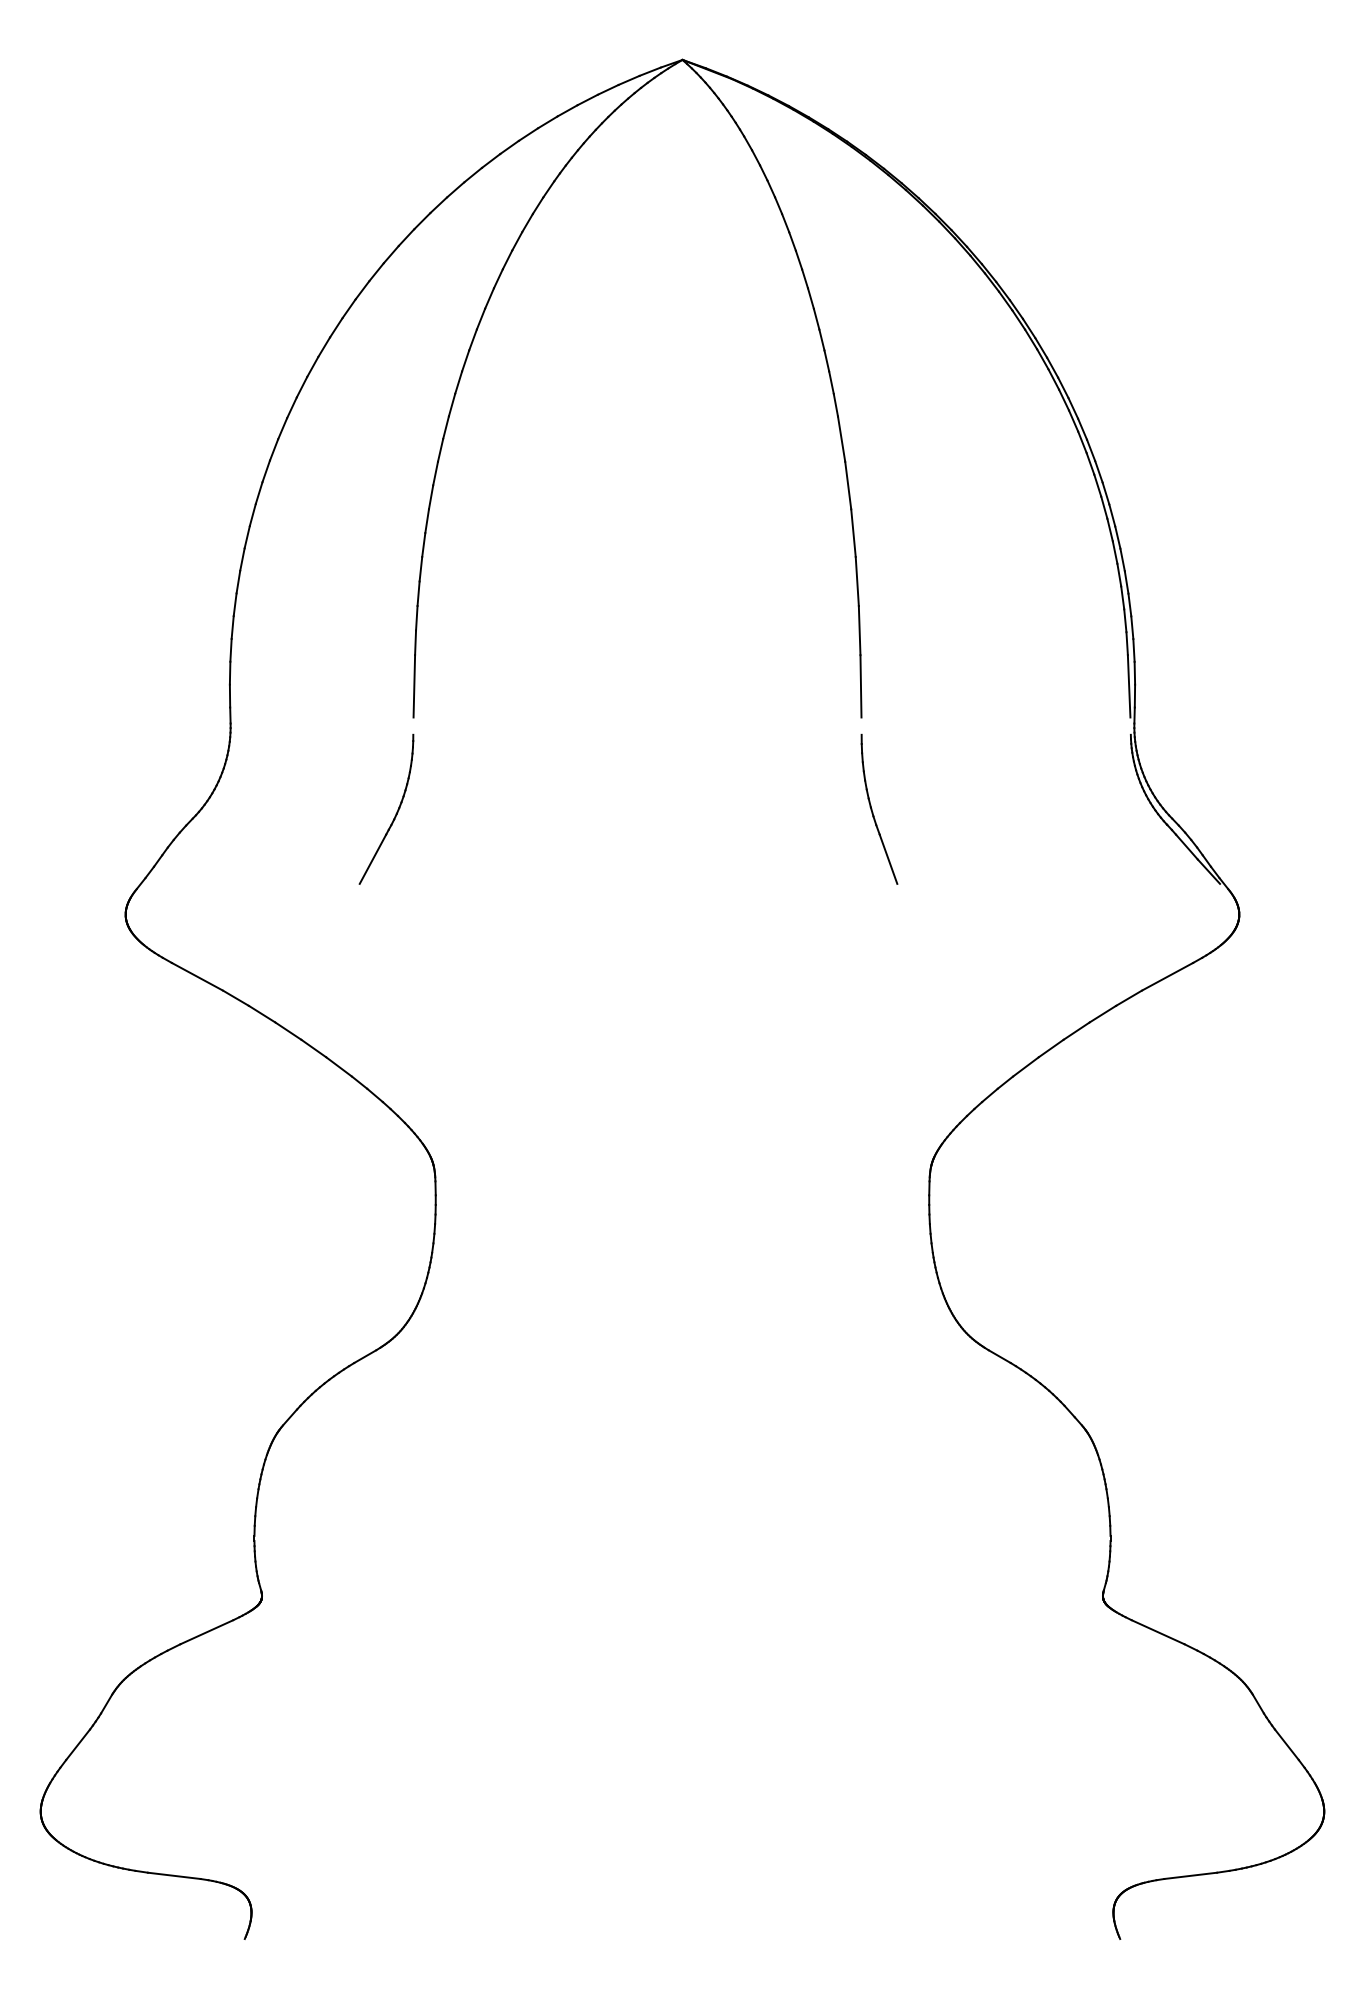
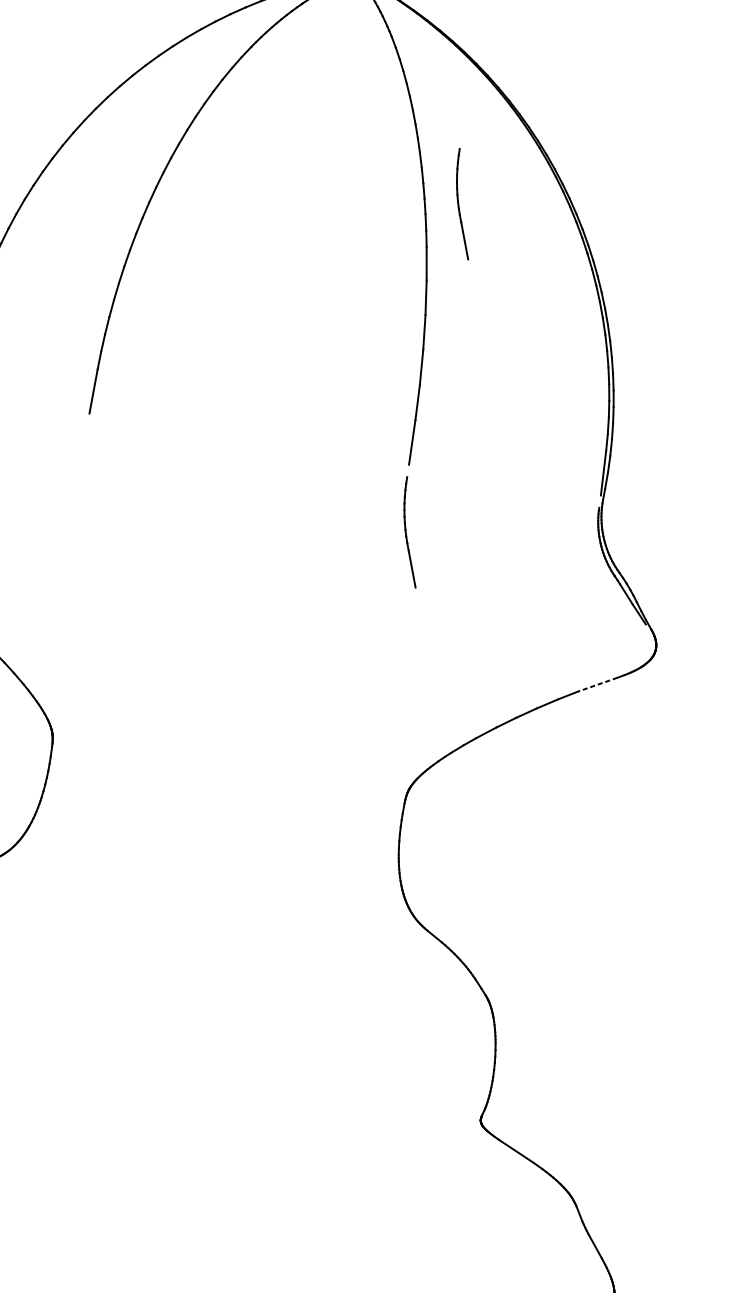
part: (872, 348) -> (459, 202), added
part: (395, 813) -> (65, 479), removed
line: (1167, 977) -> (597, 685), solid -> dashed

